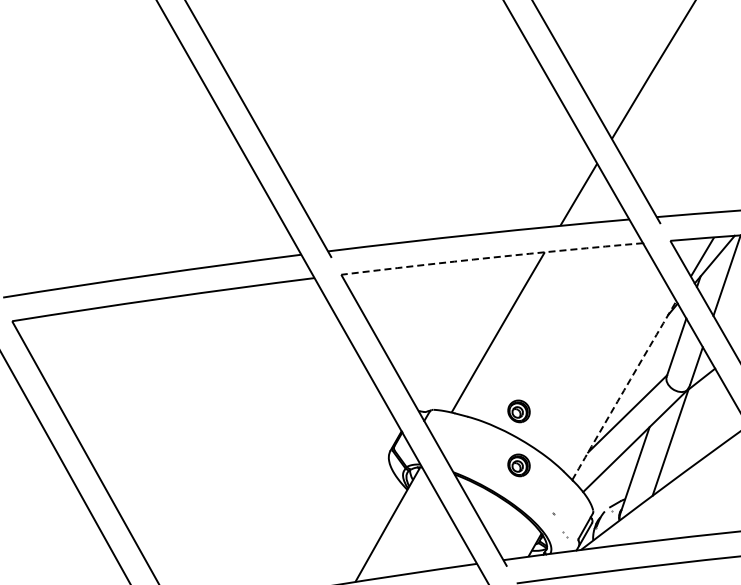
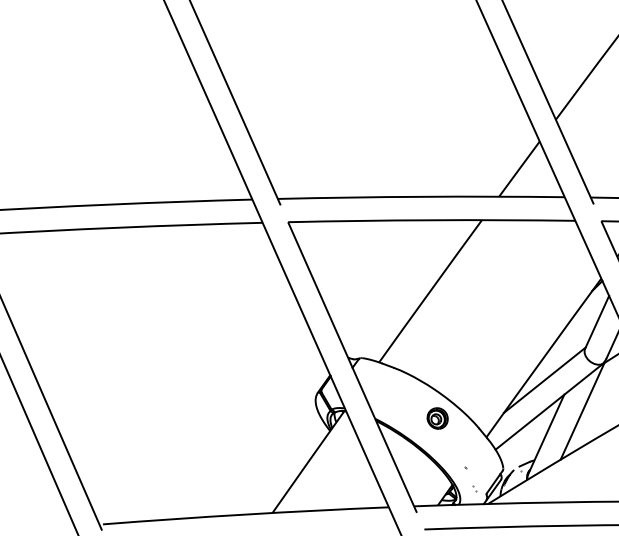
line: (492, 257) -> (432, 220), dashed -> solid
line: (624, 390) -> (544, 357), dashed -> solid
part: (518, 411) -> (442, 367), removed

